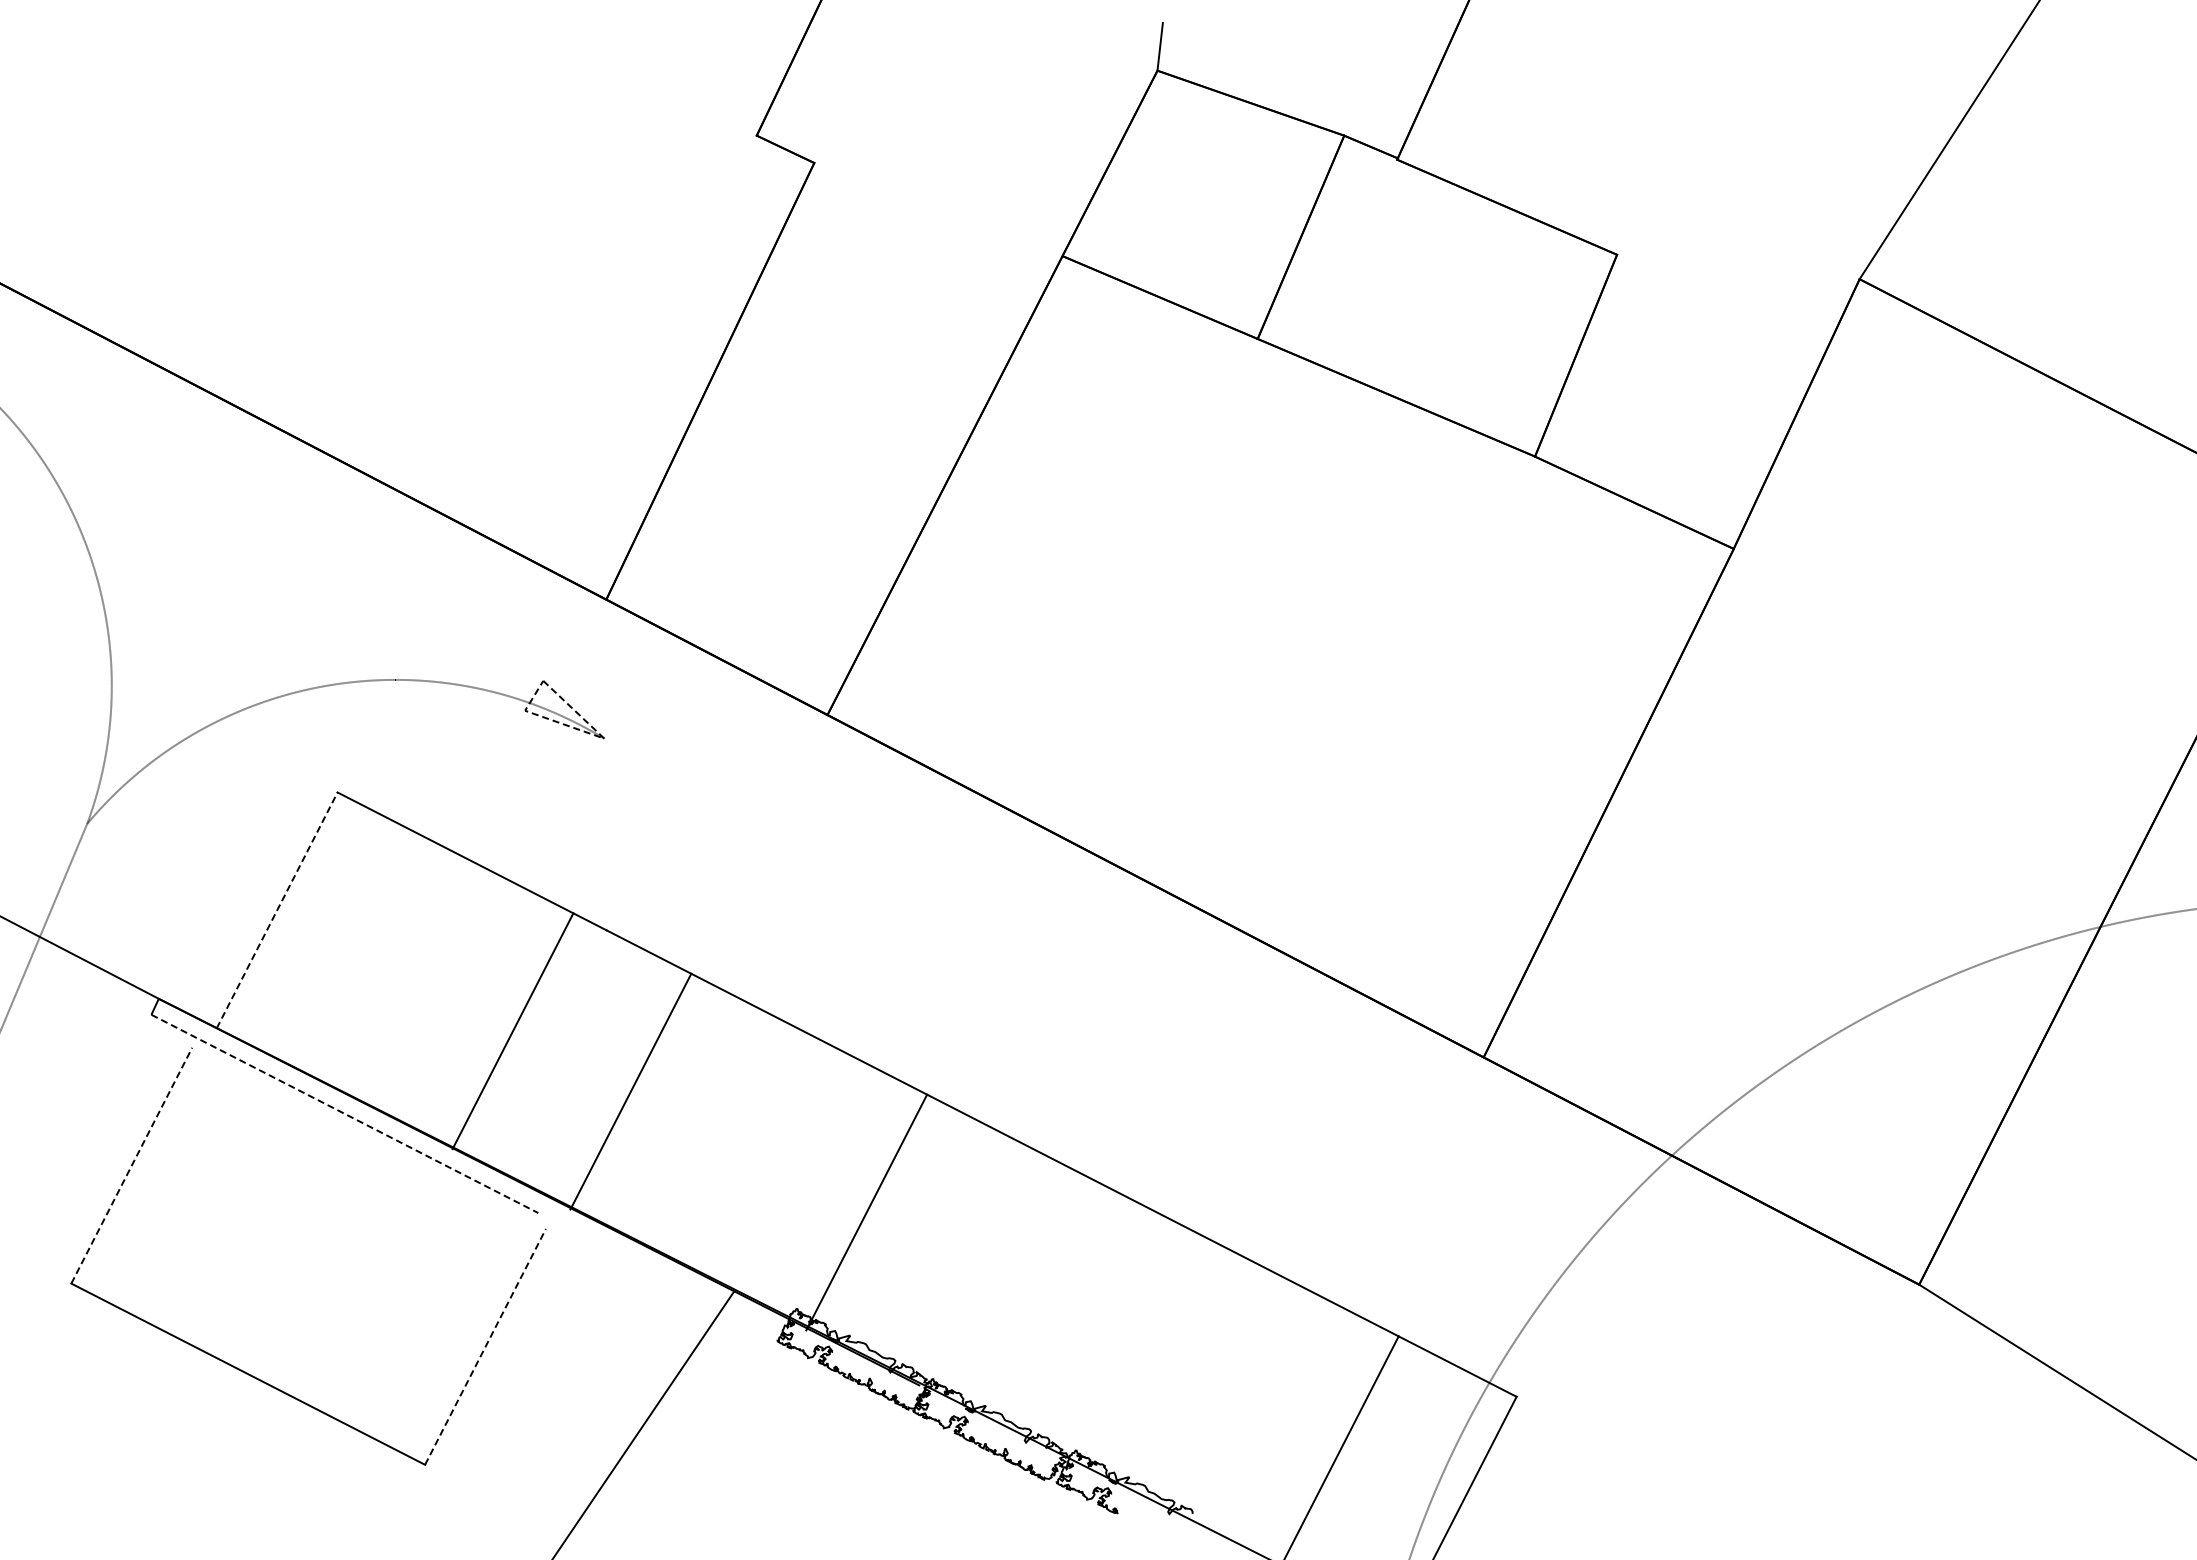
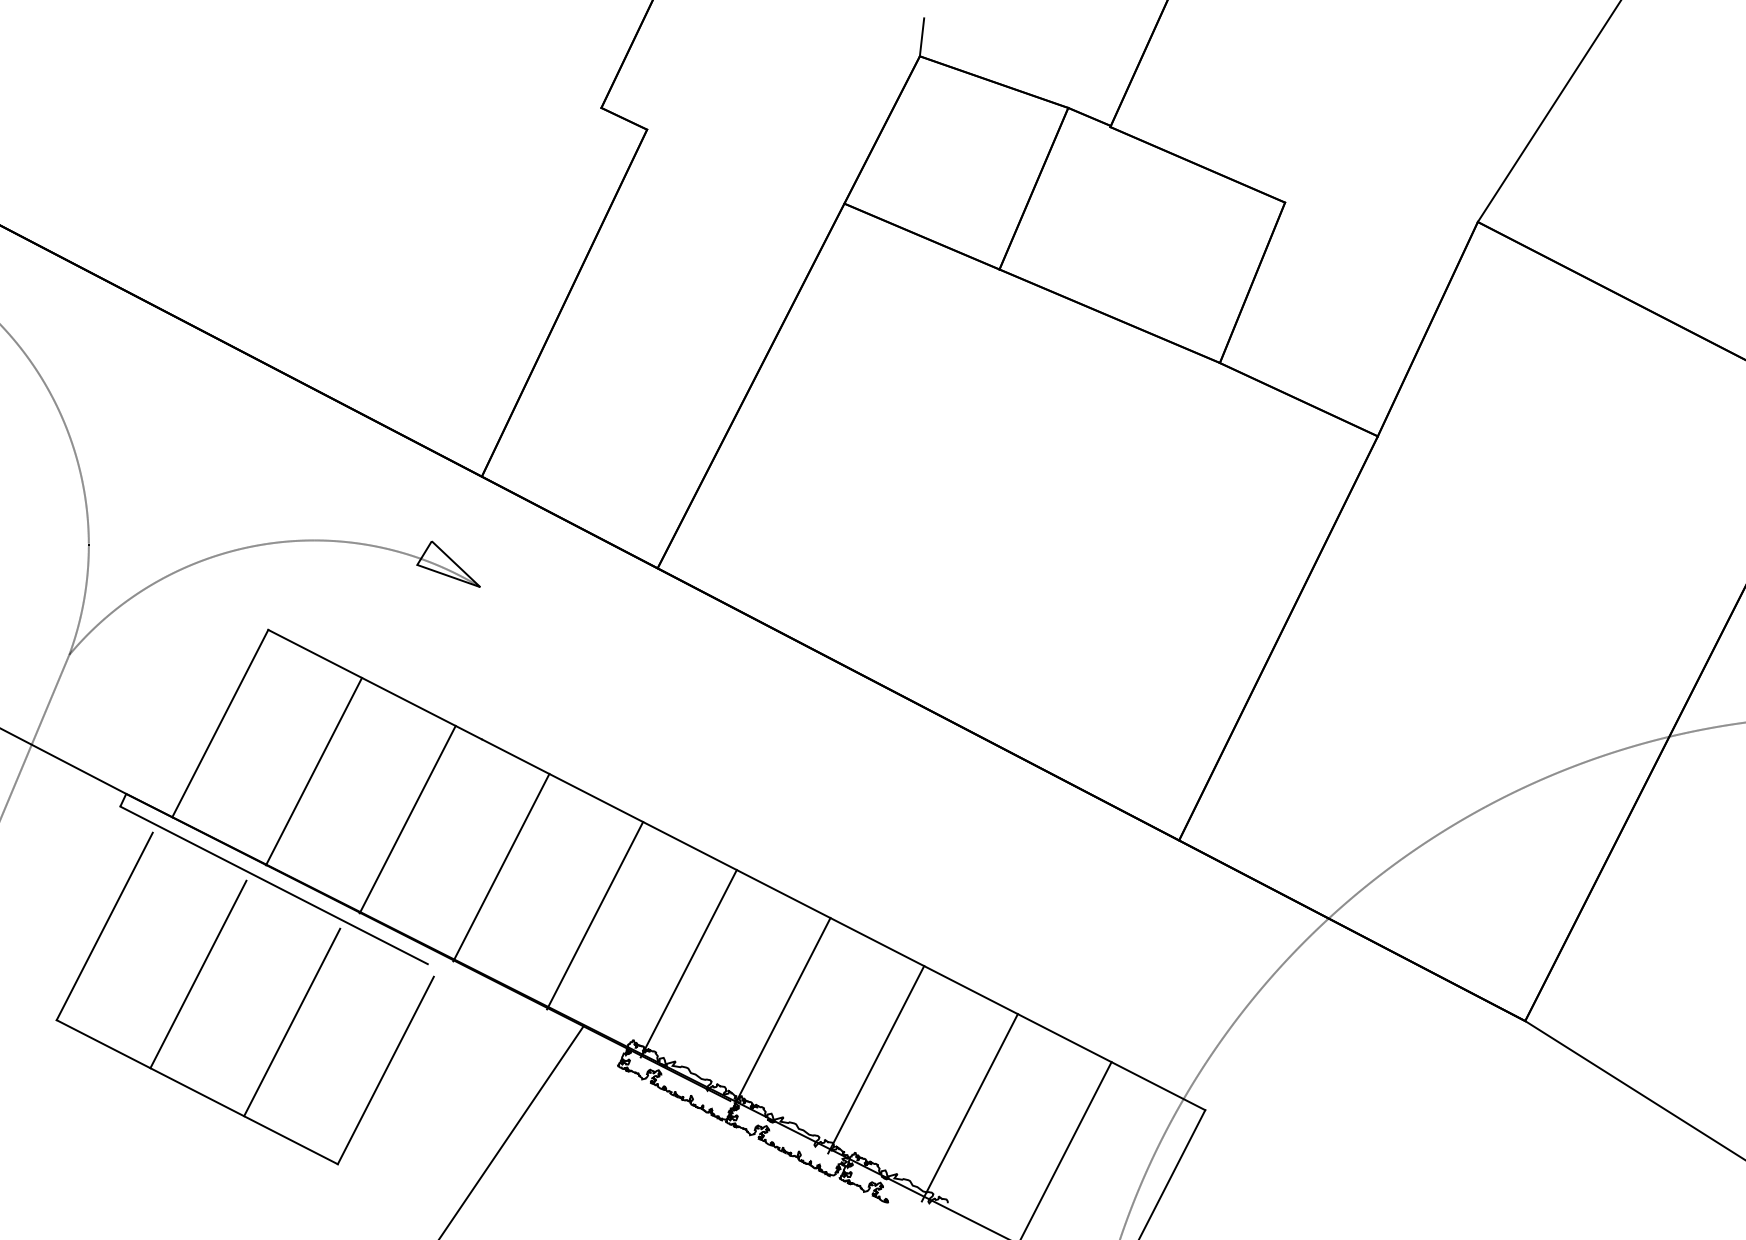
line: (587, 732) -> (466, 582), dashed -> solid
line: (277, 909) -> (220, 722), dashed -> solid
line: (394, 970) -> (313, 771), added
line: (345, 1114) -> (274, 885), dashed -> solid
line: (748, 1151) -> (594, 915), added
line: (131, 1165) -> (104, 926), dashed -> solid
line: (249, 1225) -> (198, 974), added
line: (984, 1272) -> (782, 1011), added
line: (367, 1286) -> (292, 1022), added
line: (1102, 1333) -> (876, 1059), added
line: (485, 1346) -> (385, 1070), dashed -> solid
line: (1220, 1393) -> (969, 1107), added

